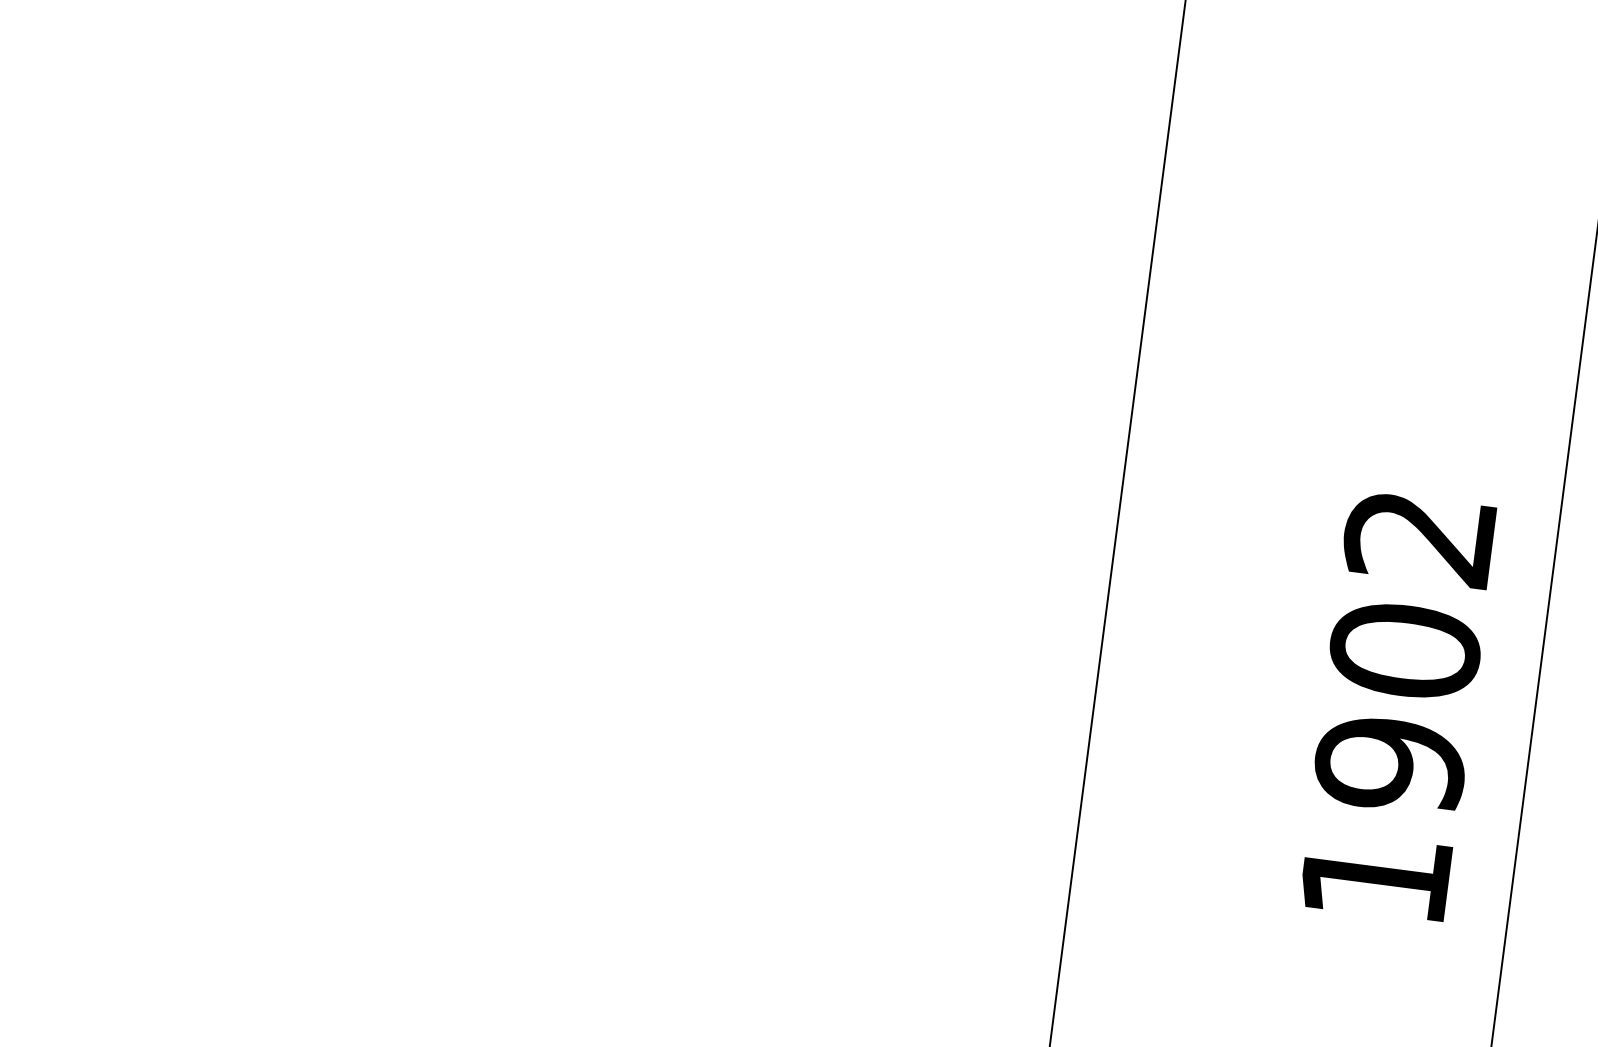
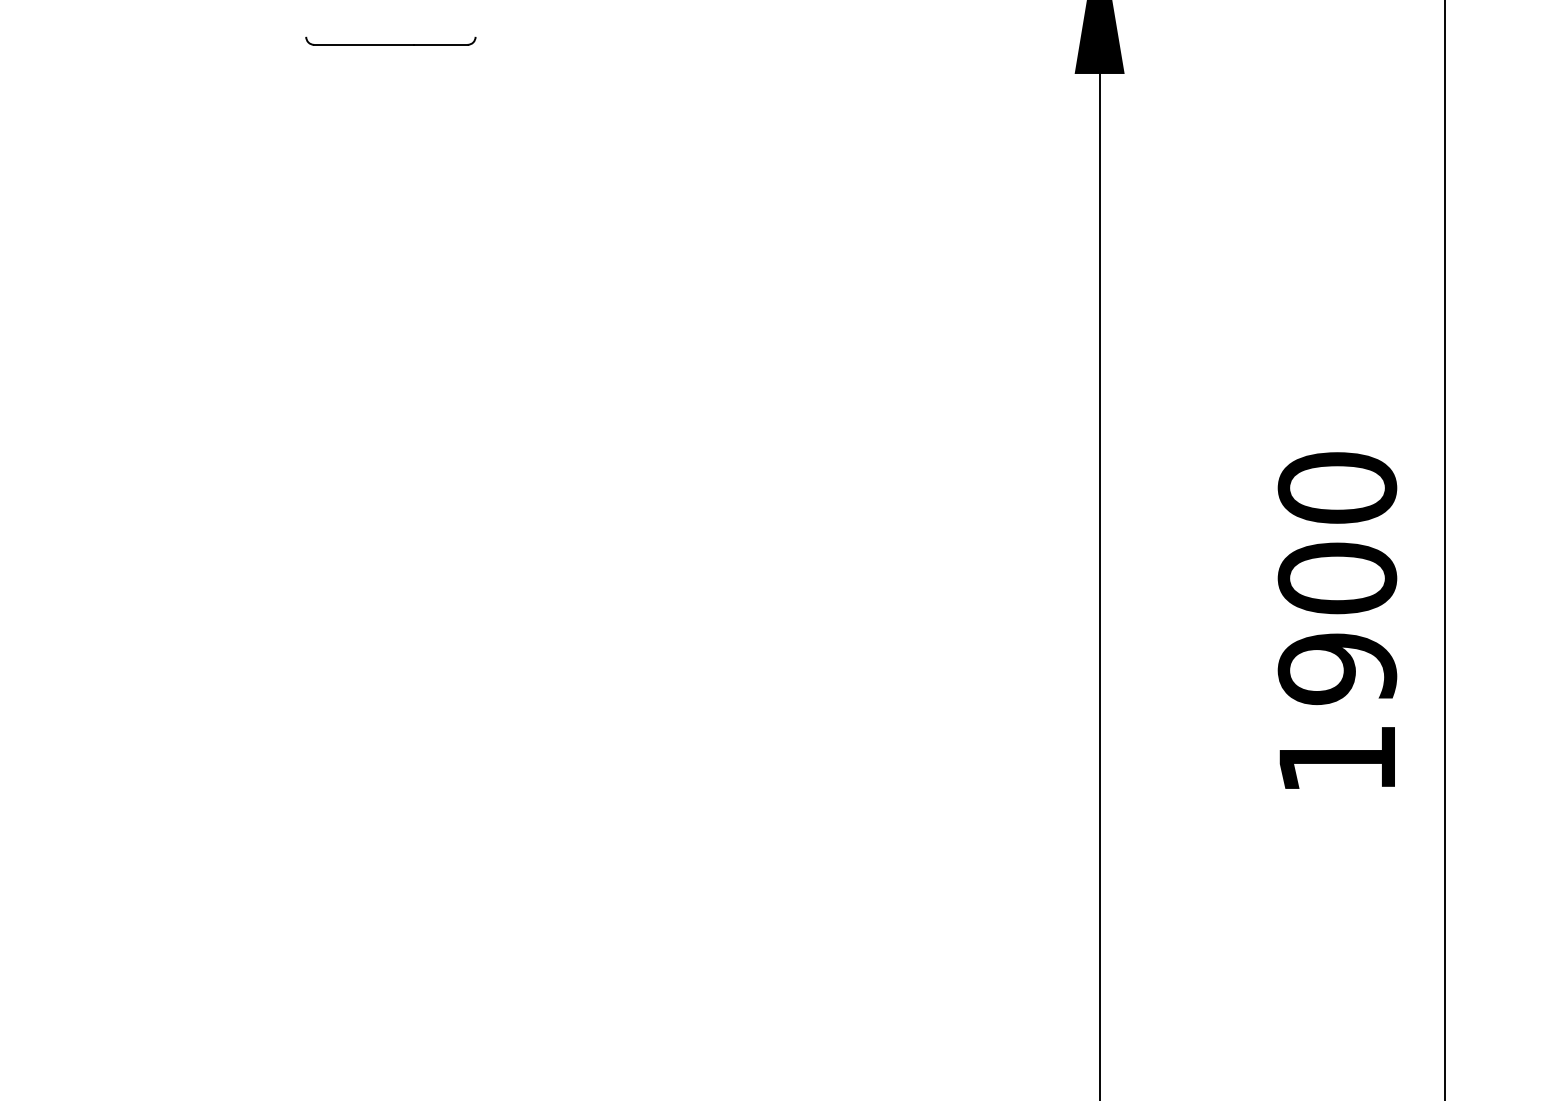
text: (1420, 536) -> (1337, 487), 1902 -> 1900

